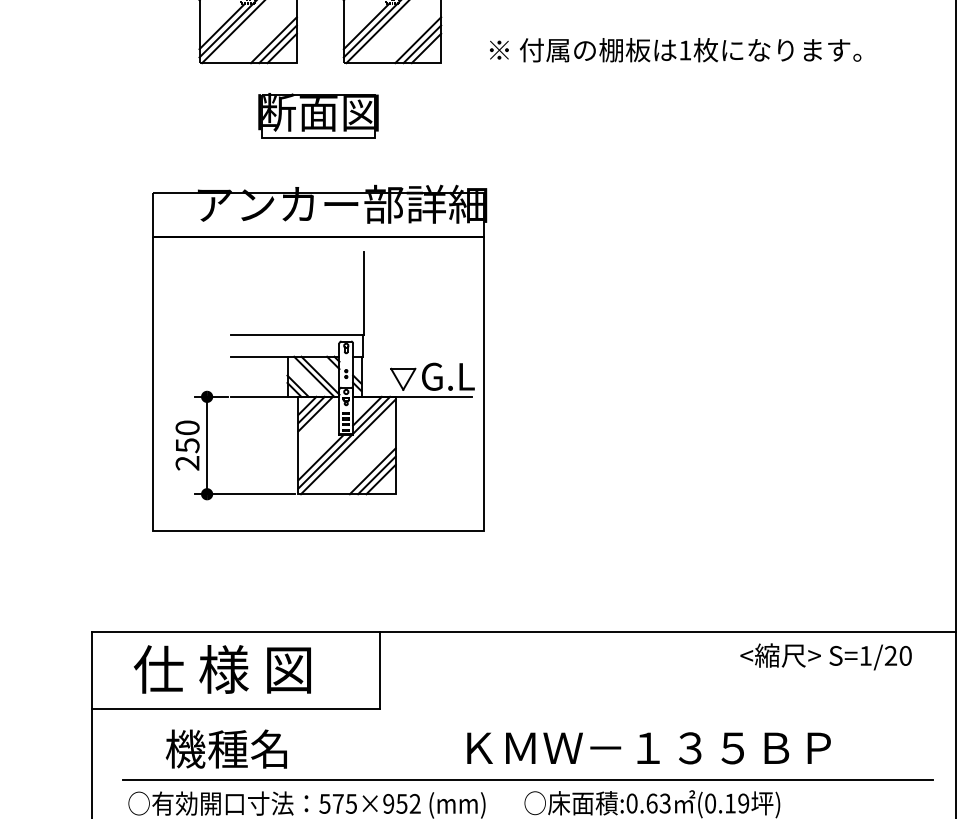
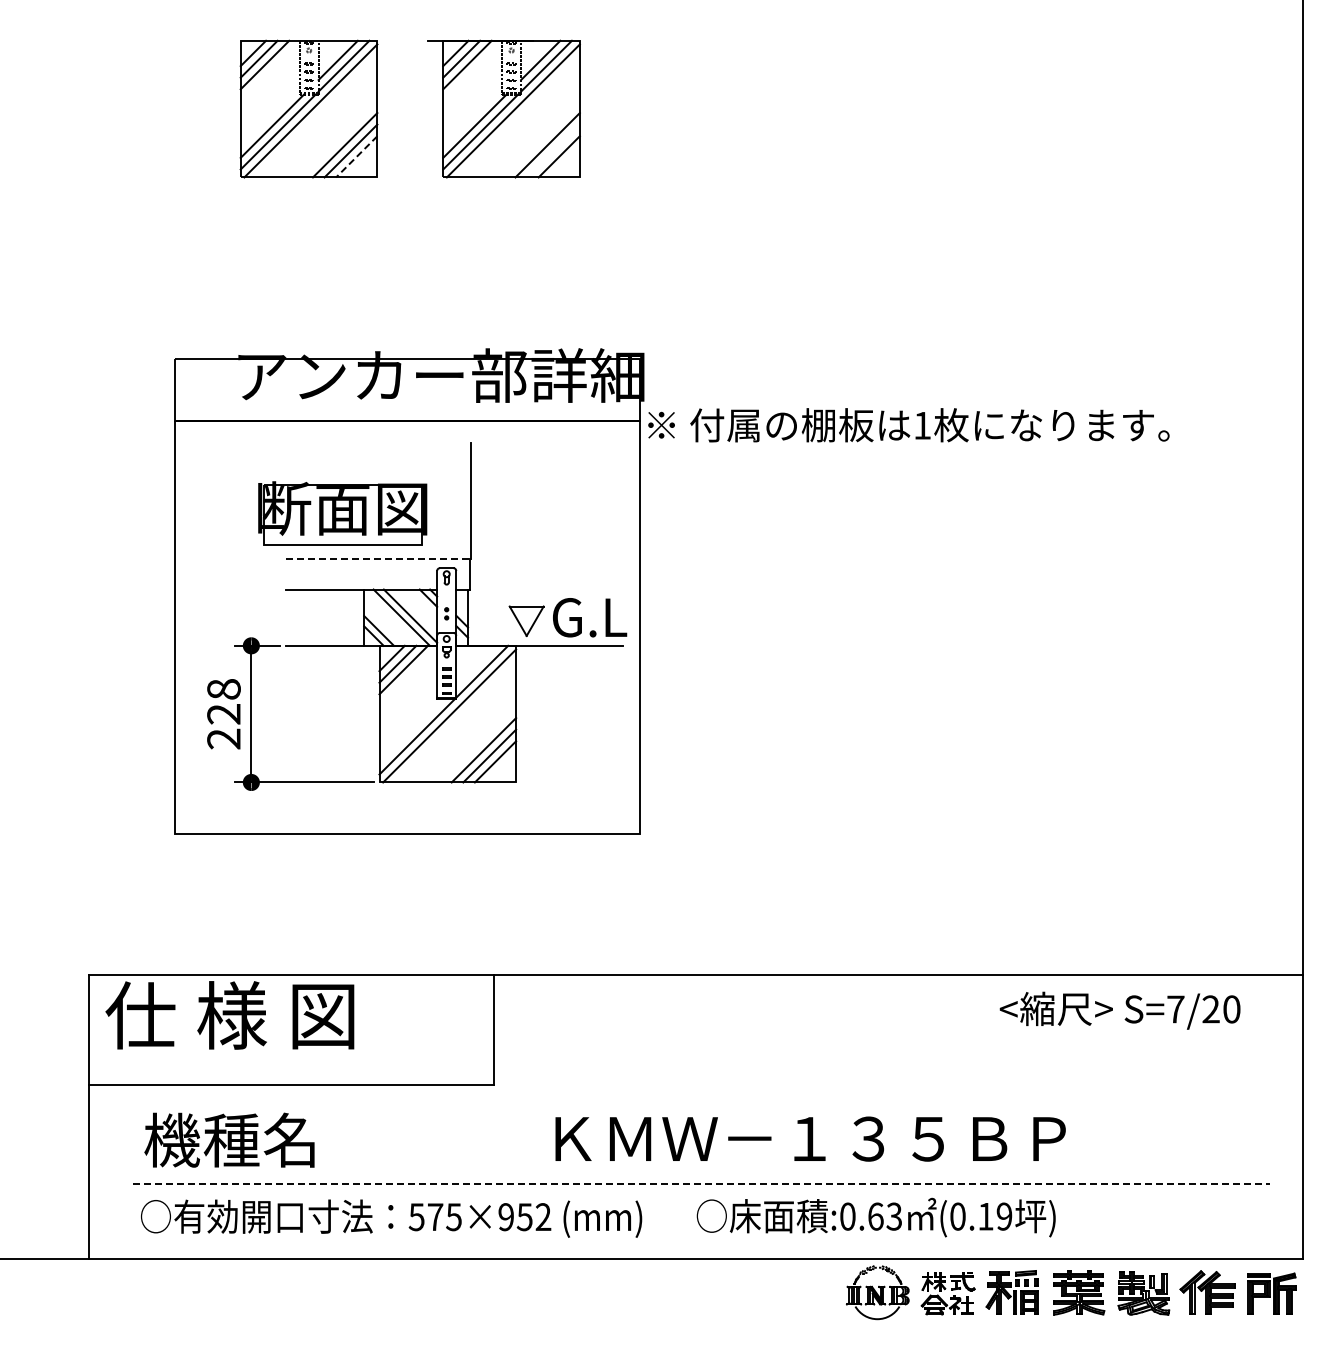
line: (422, 43) -> (553, 150), removed
line: (282, 48) -> (356, 157), solid -> dashed
text: (675, 50) -> (908, 425), moved
part: (318, 115) -> (342, 513), moved
line: (297, 335) -> (378, 559), solid -> dashed
line: (367, 410) -> (476, 665), removed
text: (187, 437) -> (223, 702), 250 -> 228
line: (321, 457) -> (411, 730), removed
text: (865, 655) -> (1175, 1009), S=1/20 -> S=7/20
text: (222, 669) -> (229, 1015), moved
text: (648, 747) -> (810, 1138), moved
text: (226, 748) -> (229, 1139), moved
line: (528, 779) -> (702, 1183), solid -> dashed

